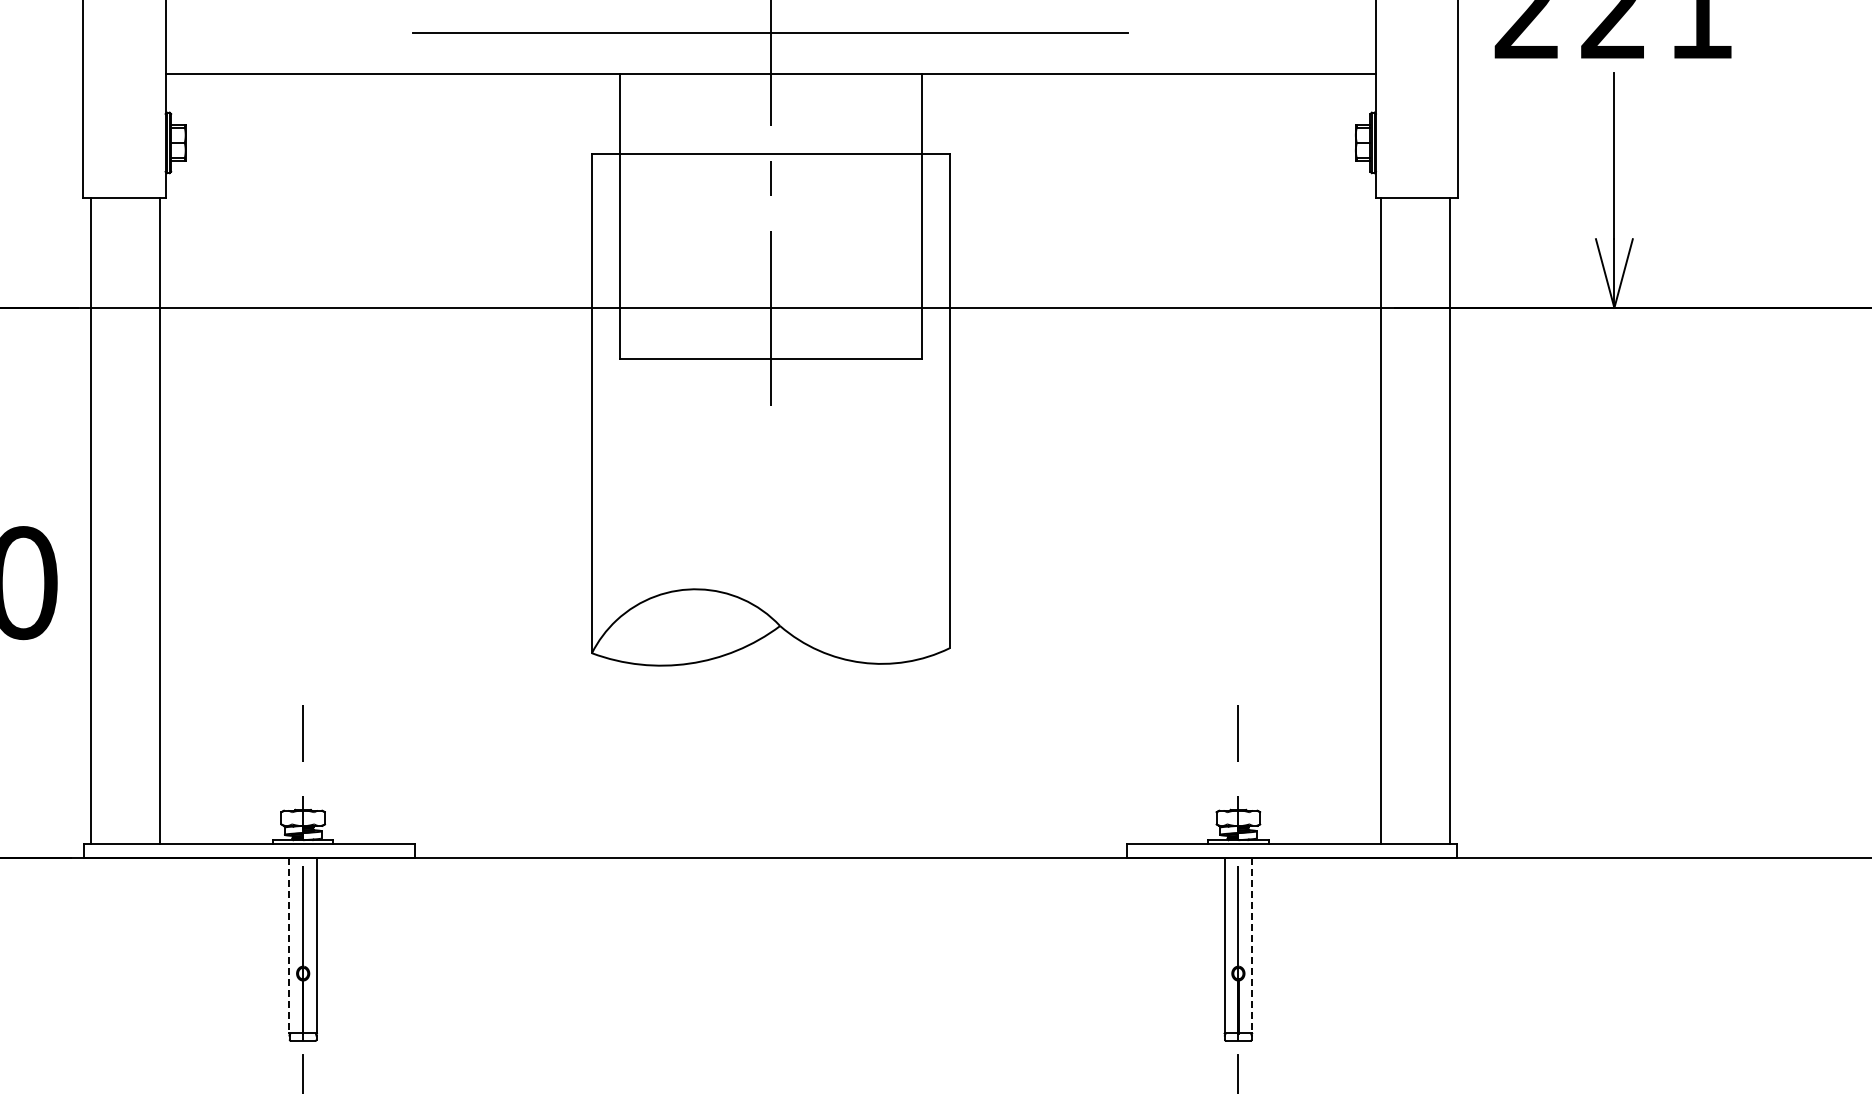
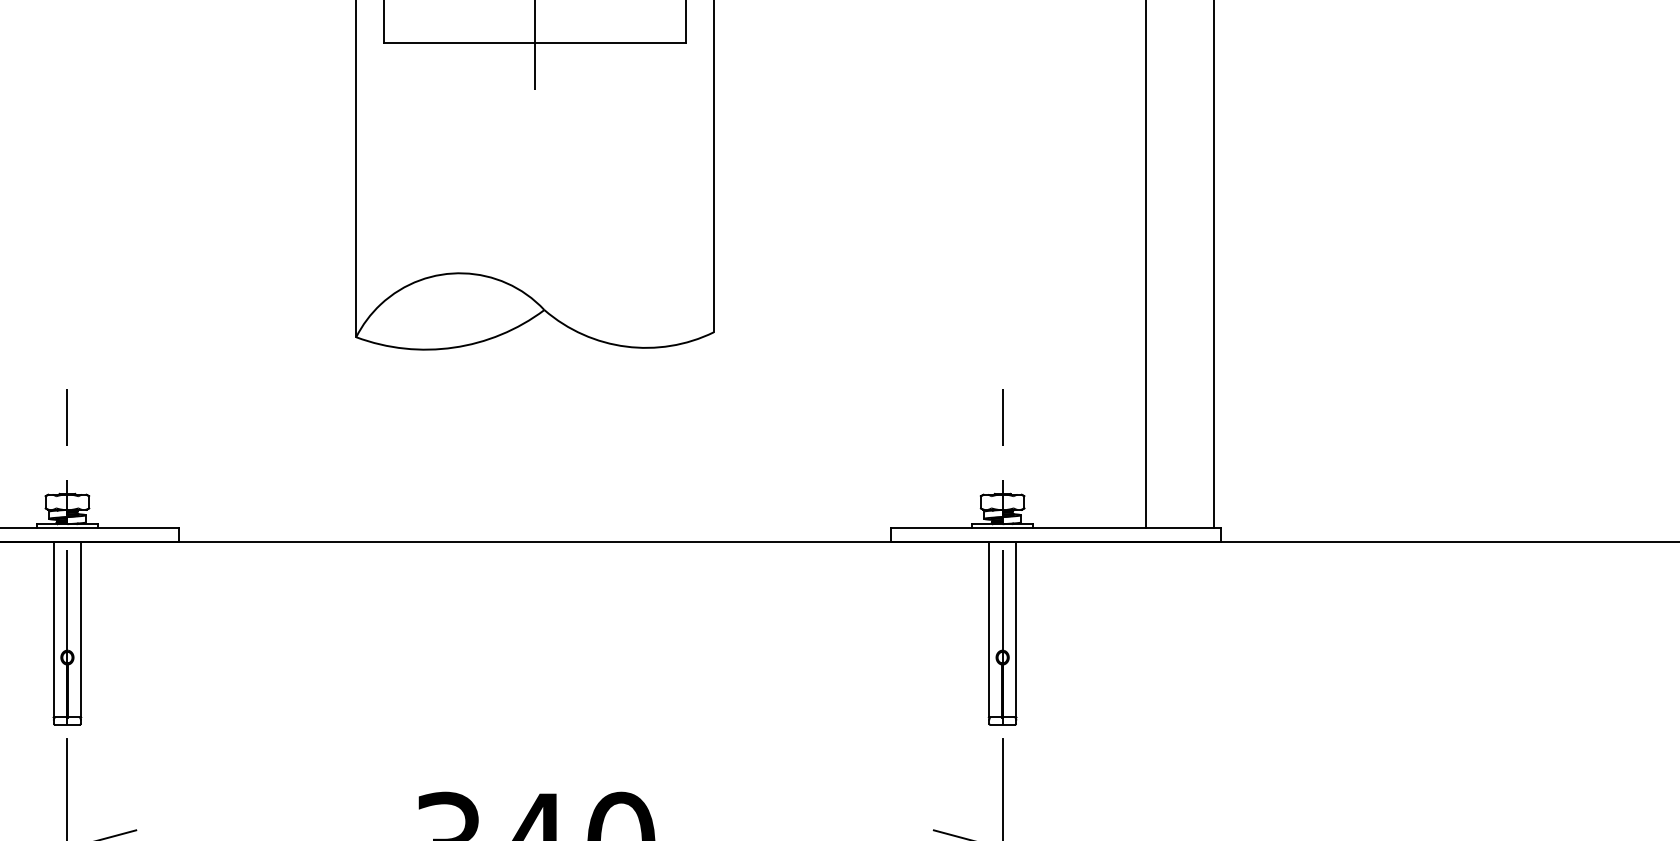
line: (289, 945) -> (53, 629), dashed -> solid
line: (1252, 945) -> (1016, 629), dashed -> solid

